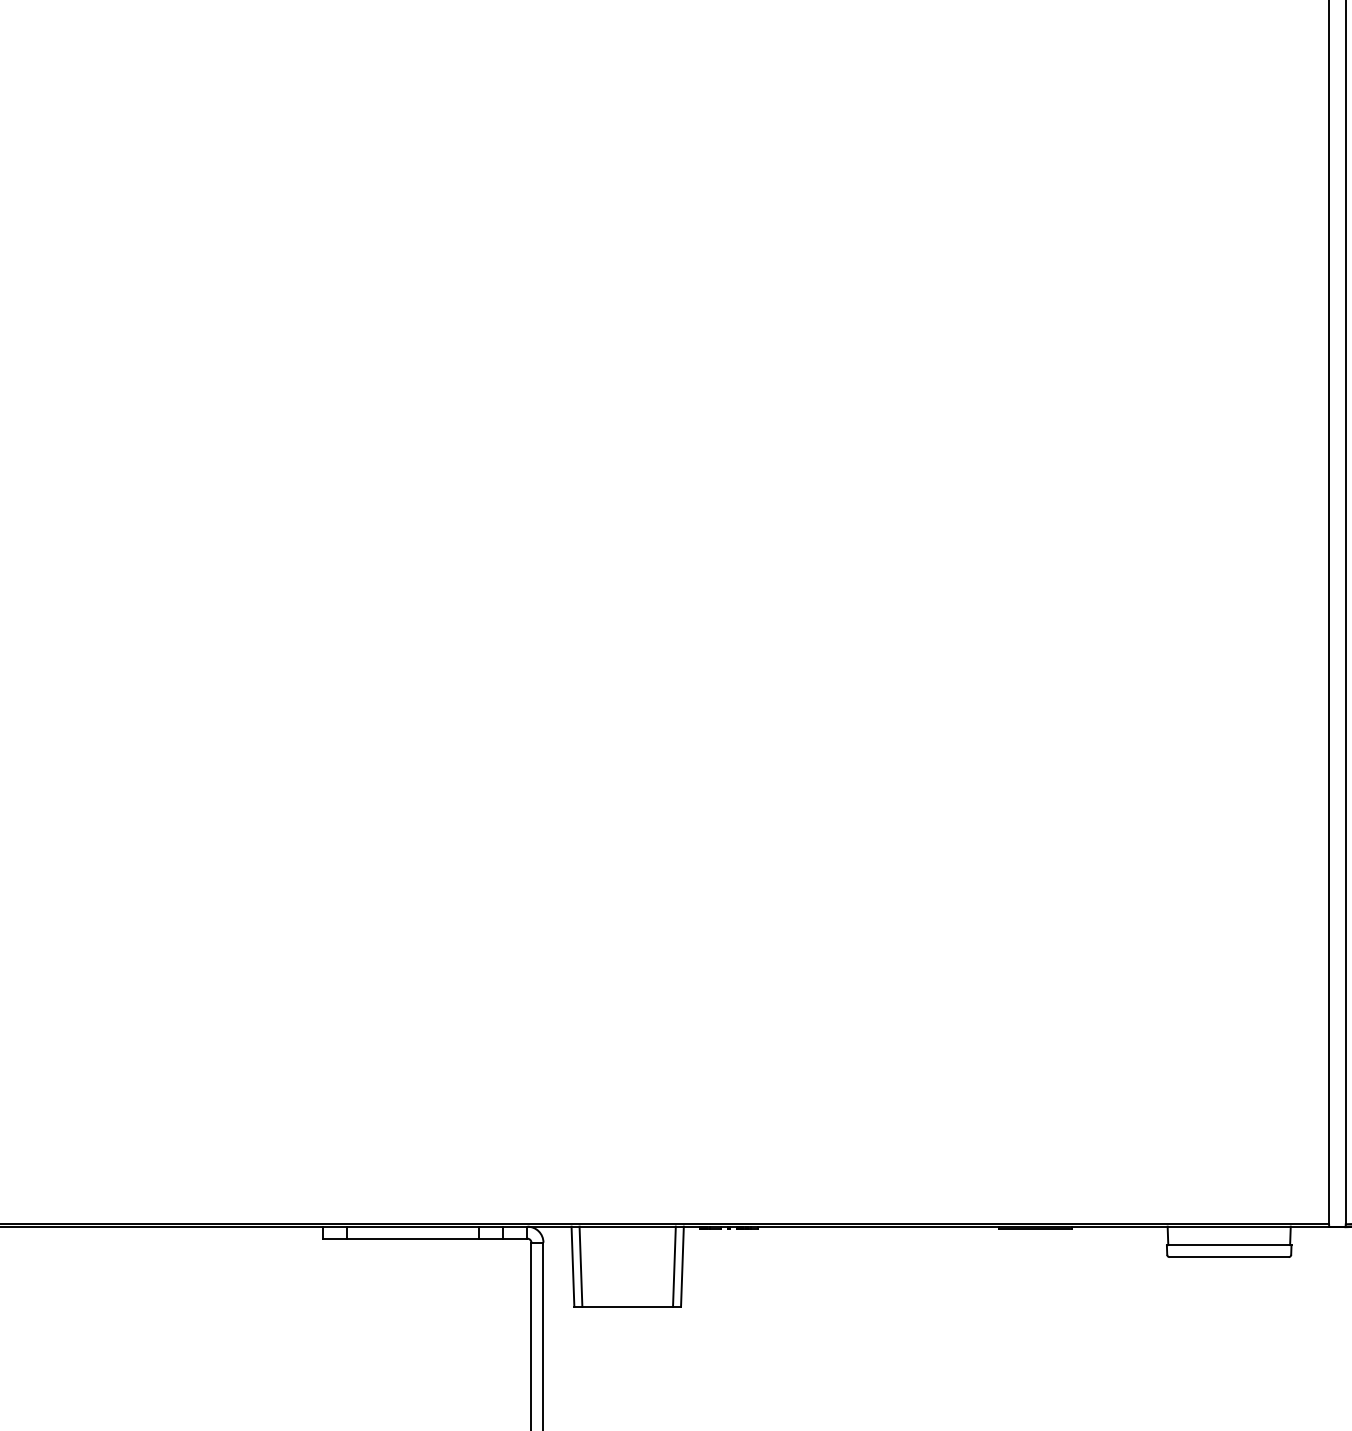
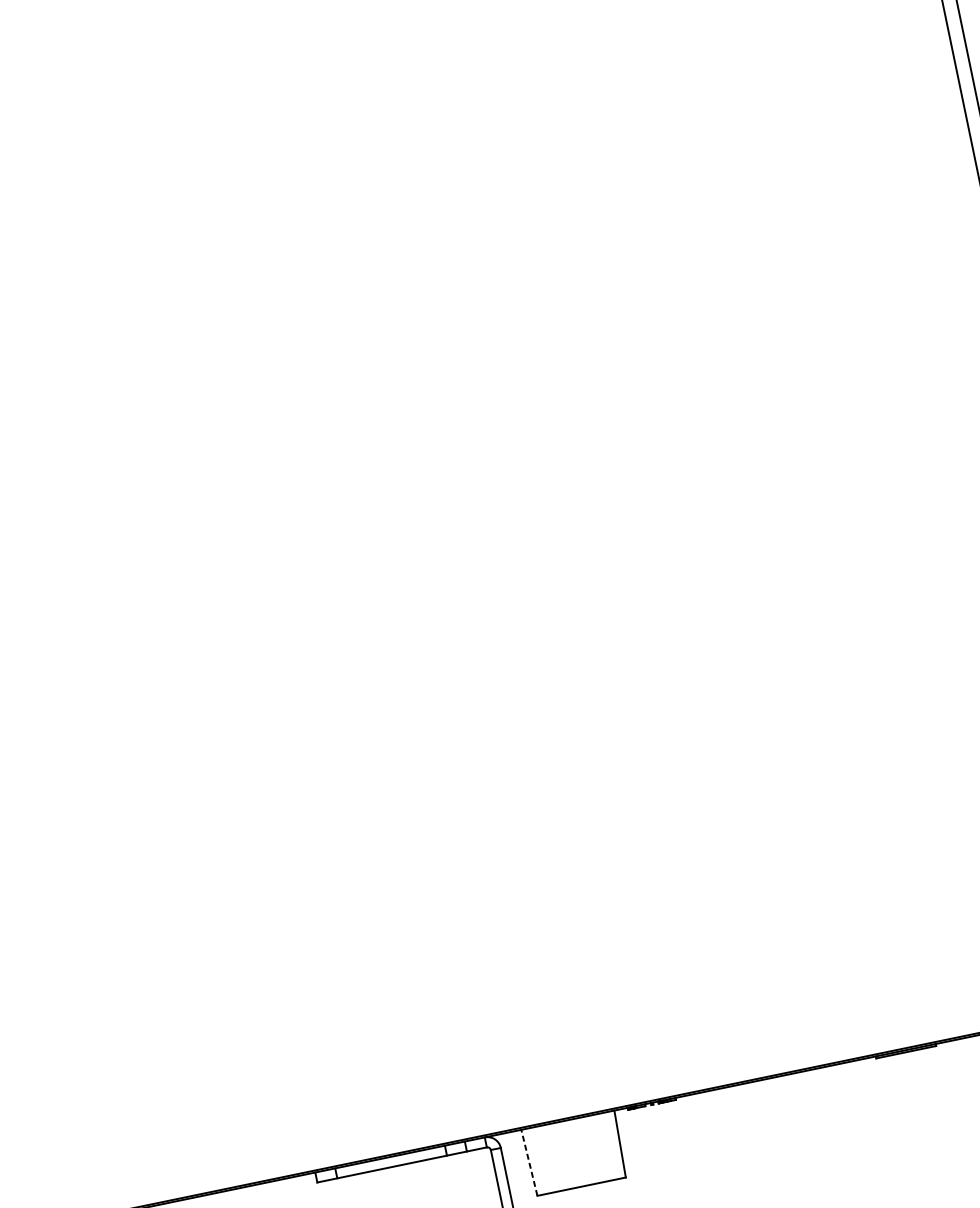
line: (572, 1266) -> (528, 1162), solid -> dashed
line: (580, 1266) -> (535, 1161), removed
line: (674, 1266) -> (613, 1145), removed

